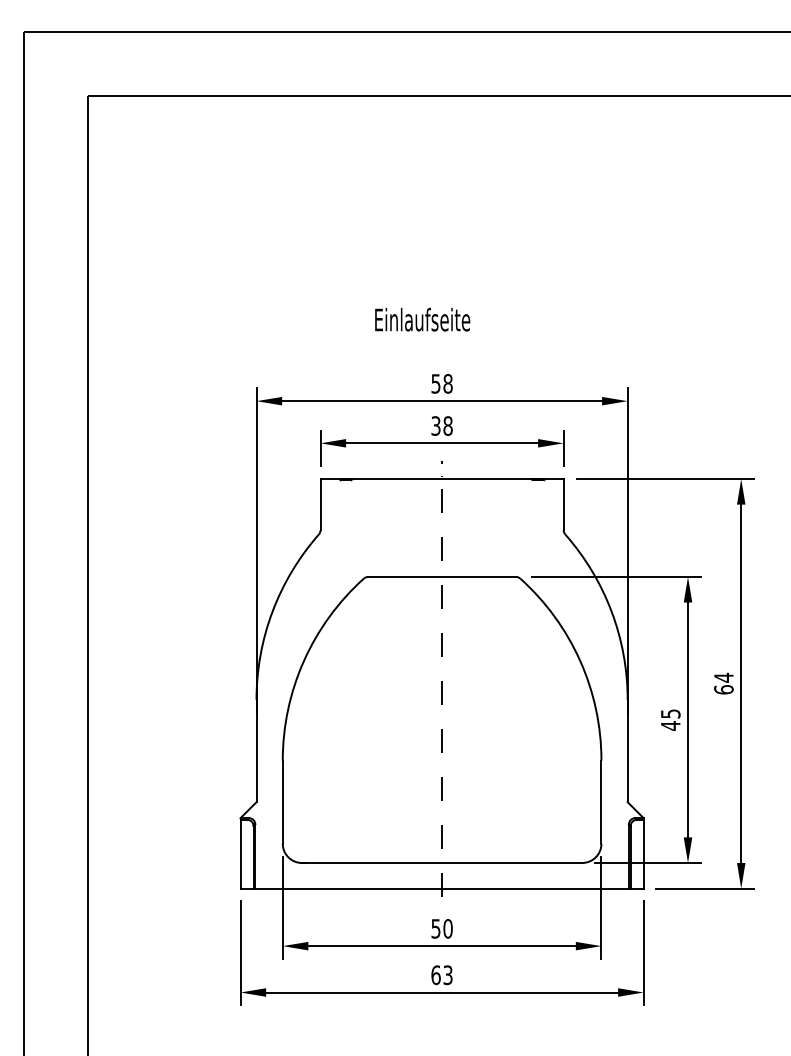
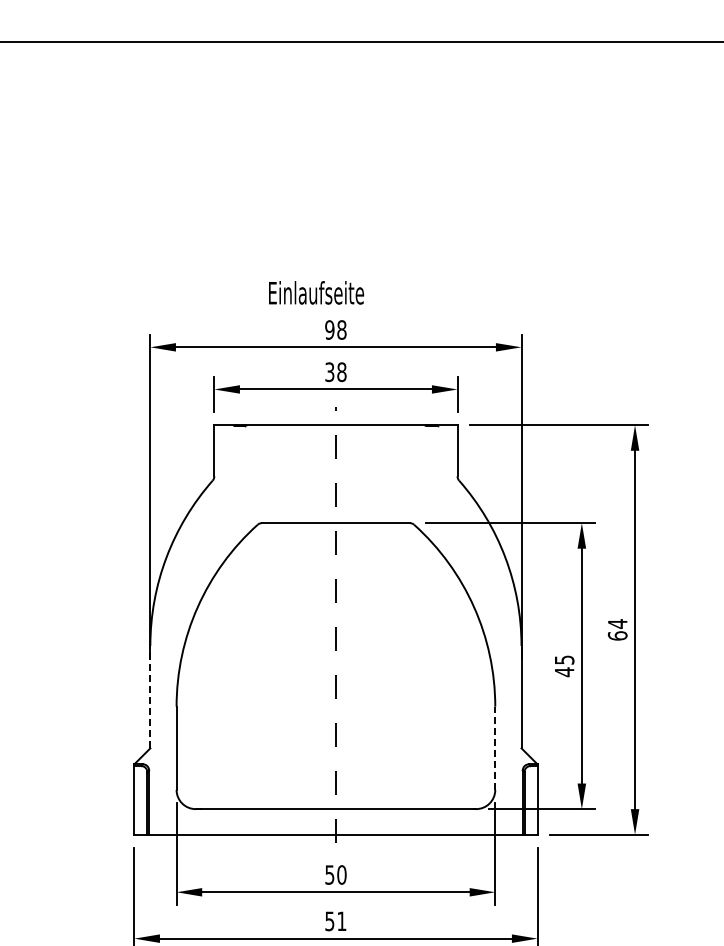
text: (422, 319) -> (316, 292), moved
text: (435, 383) -> (329, 329), 58 -> 98
line: (256, 750) -> (150, 696), solid -> dashed
line: (601, 802) -> (495, 748), solid -> dashed
text: (441, 975) -> (335, 921), 63 -> 51

